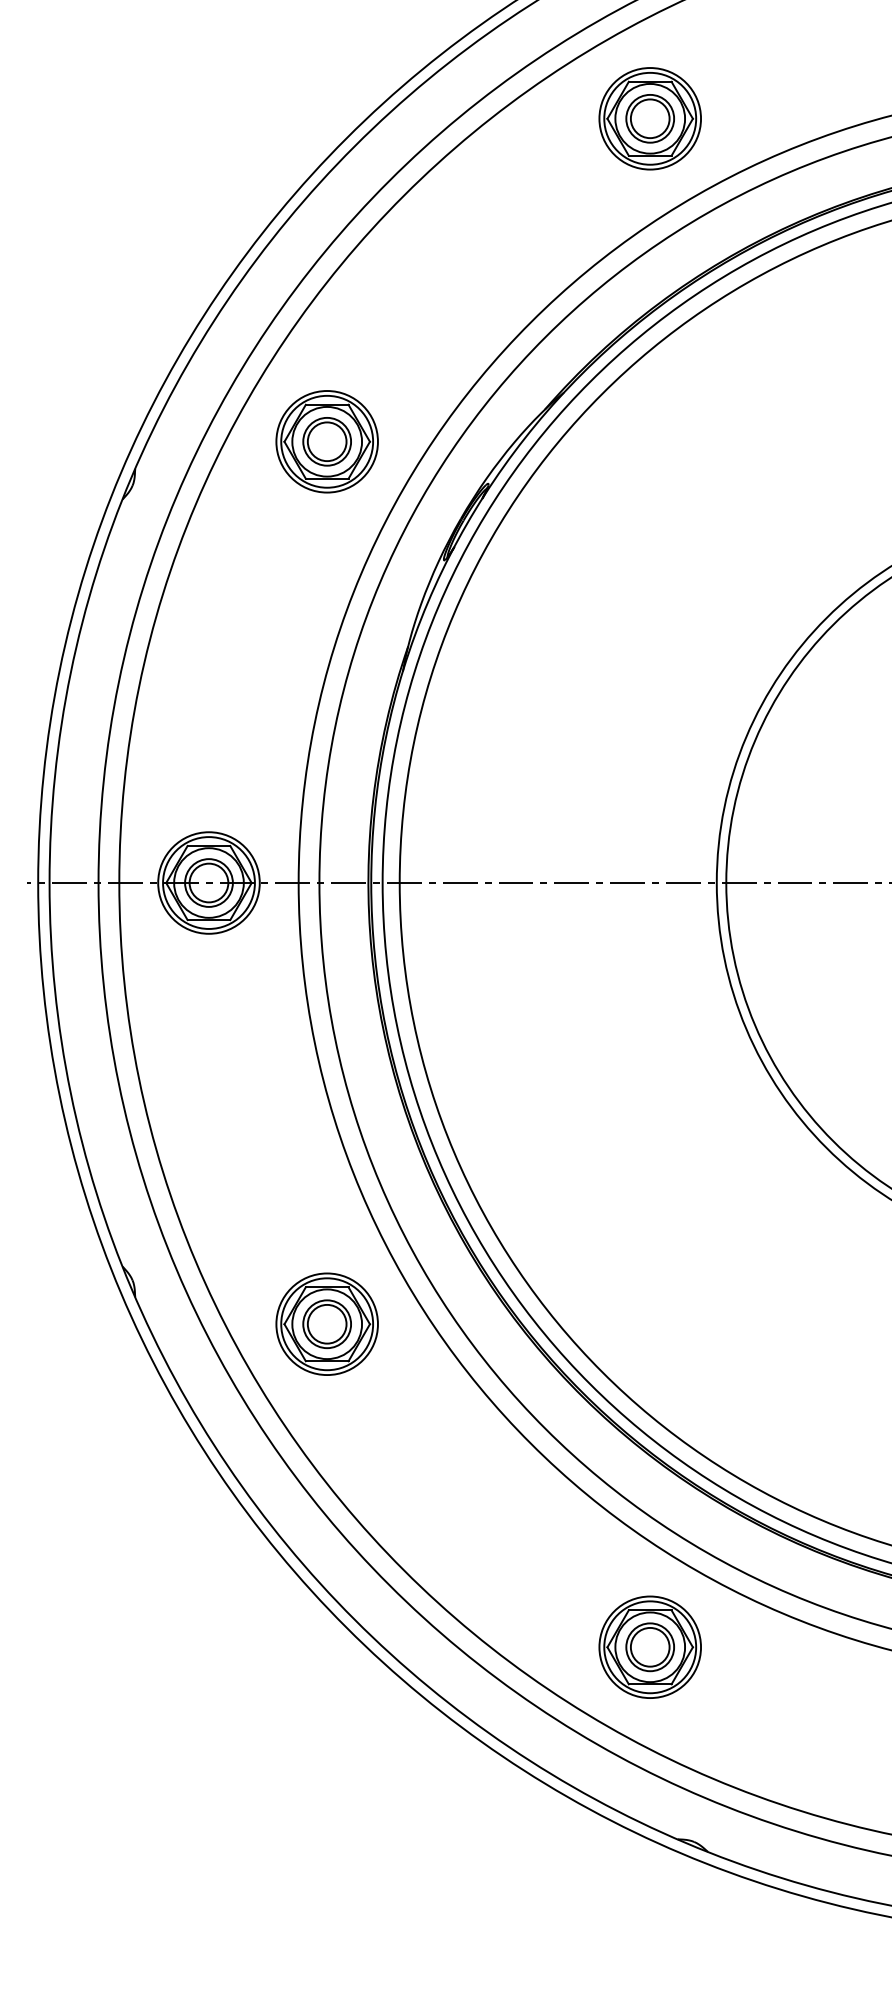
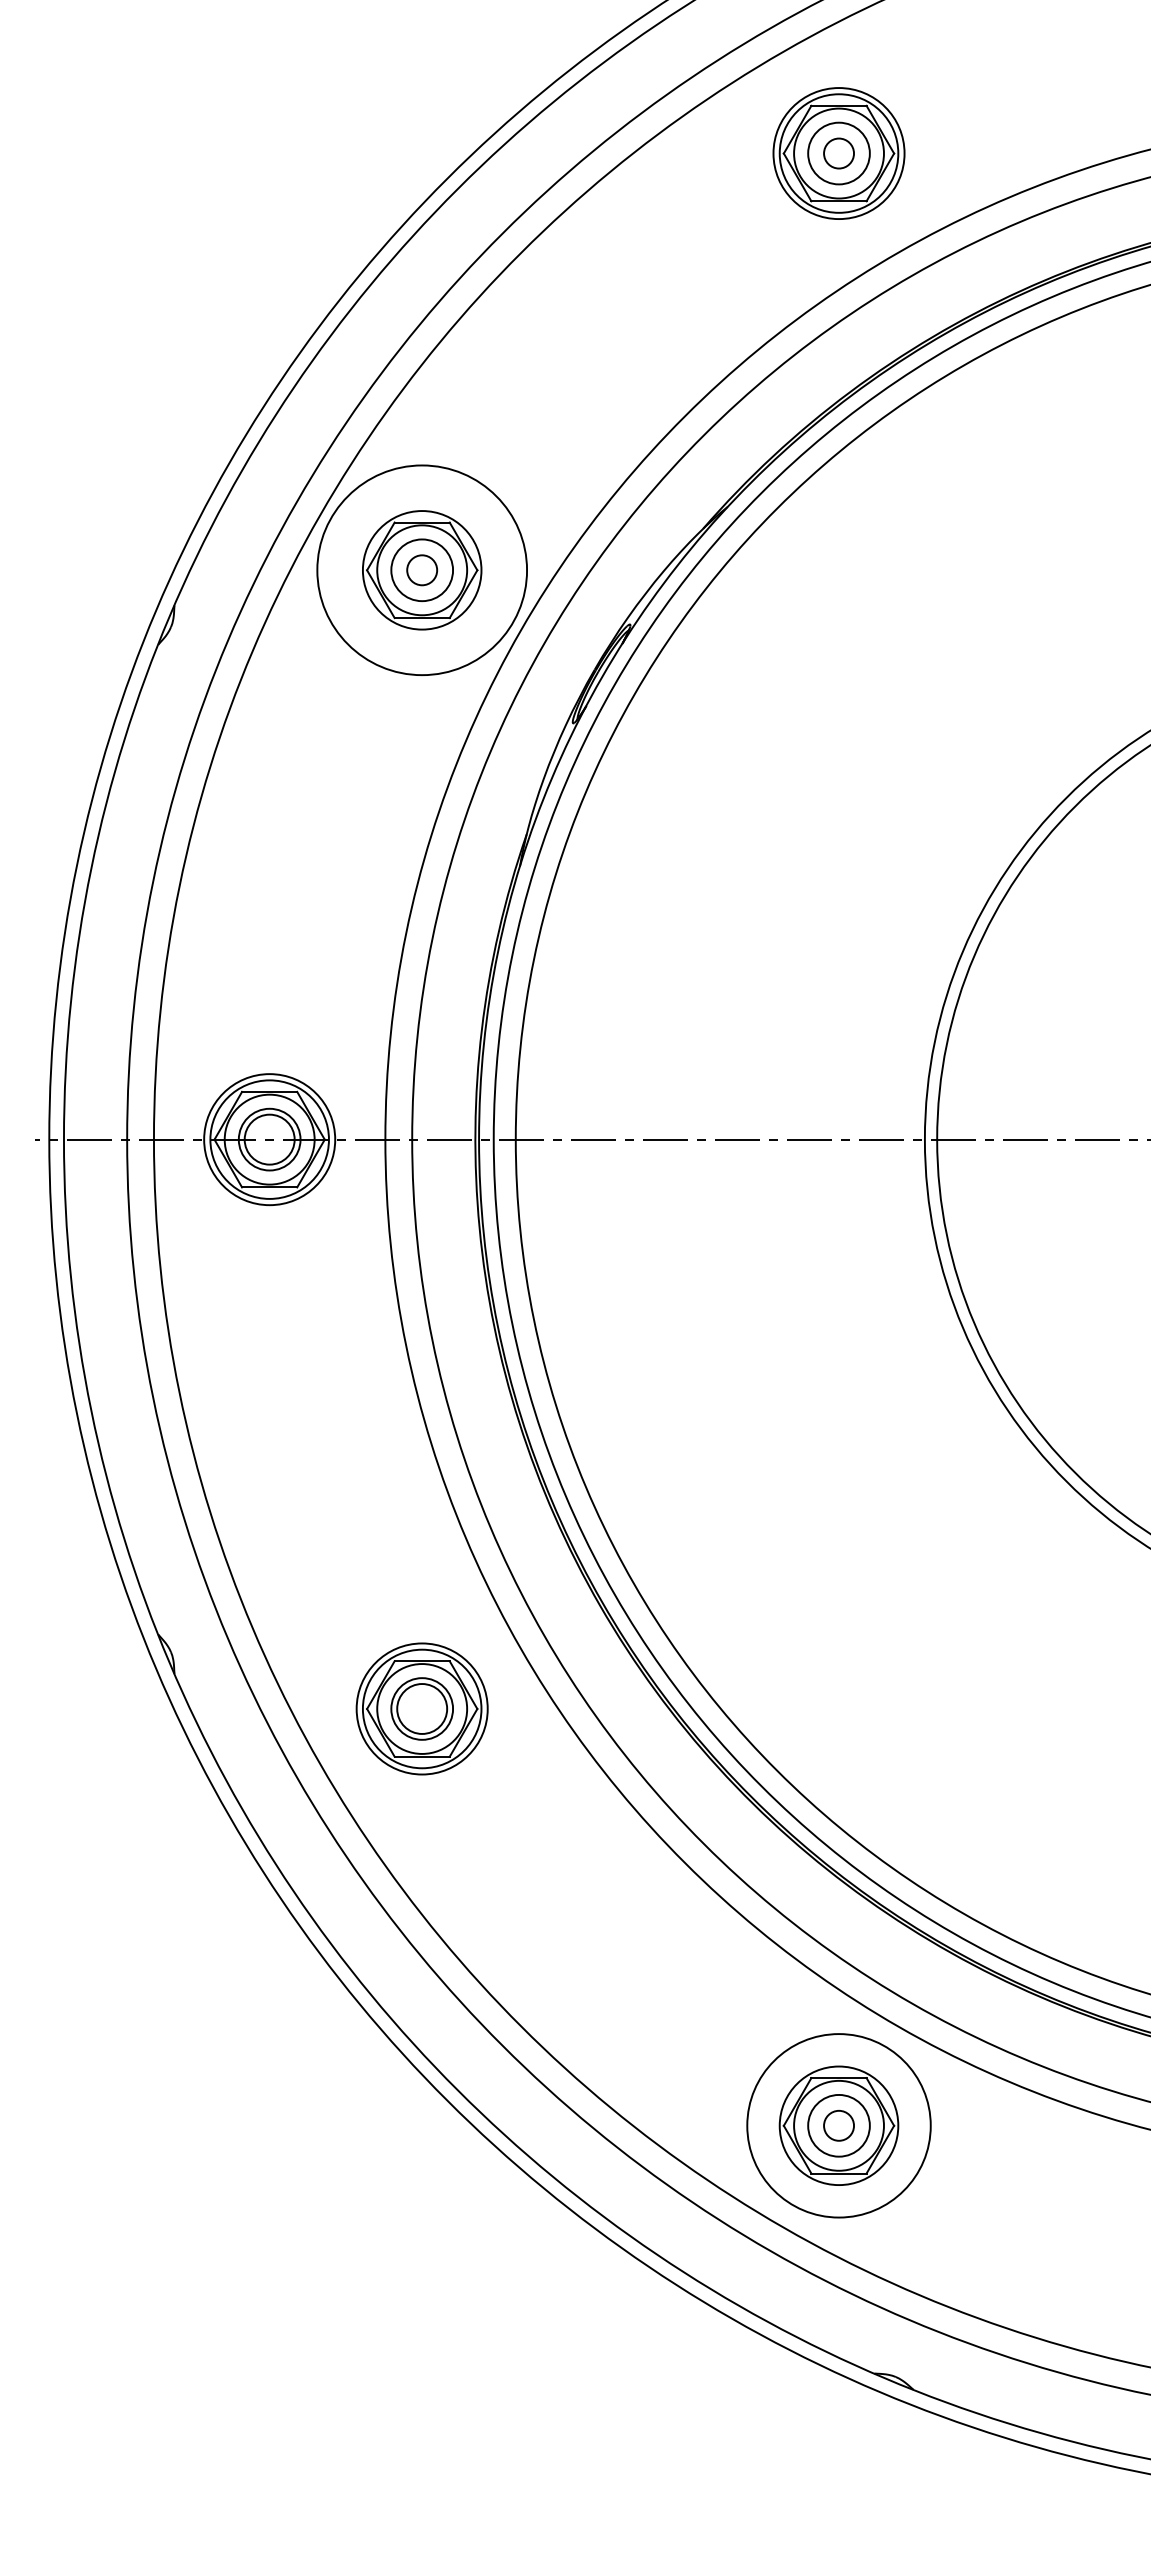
circle: (650, 118) -> (839, 153), size x0.6
circle: (326, 441) -> (421, 569), size x1.6
circle: (327, 441) -> (422, 570), size x0.6
circle: (649, 1647) -> (838, 2125), size x1.4
circle: (650, 1647) -> (839, 2125), size x0.6

